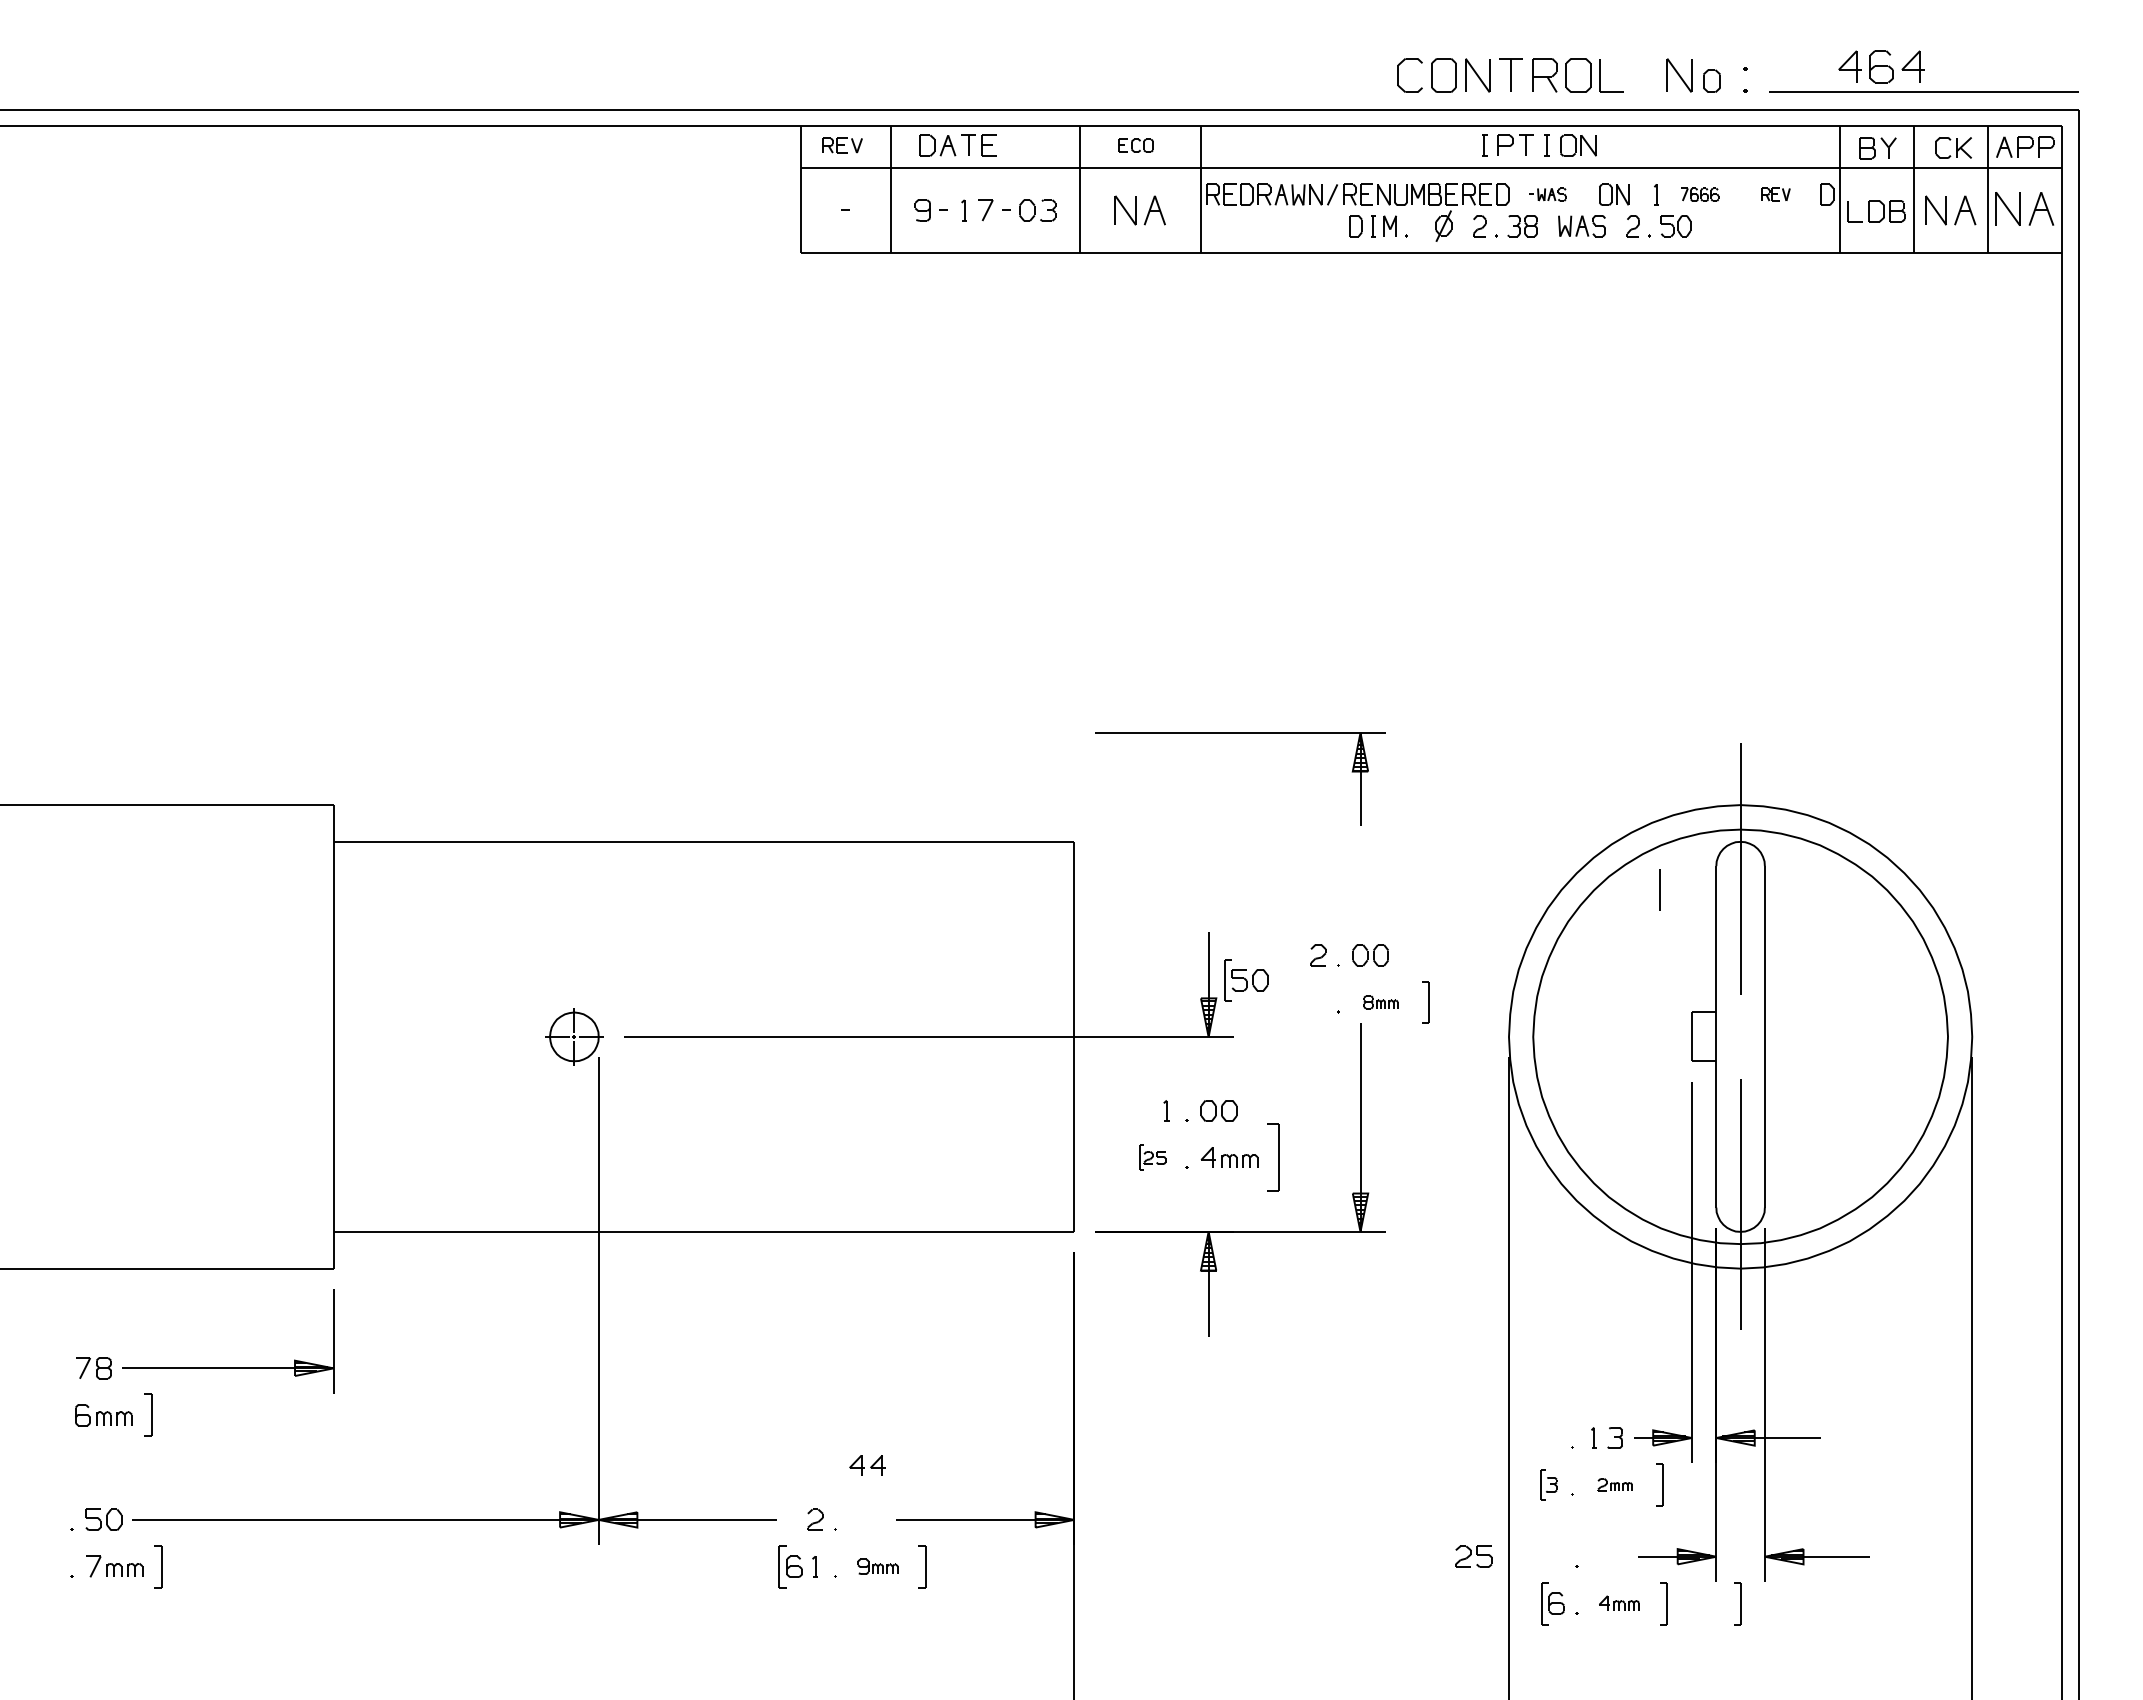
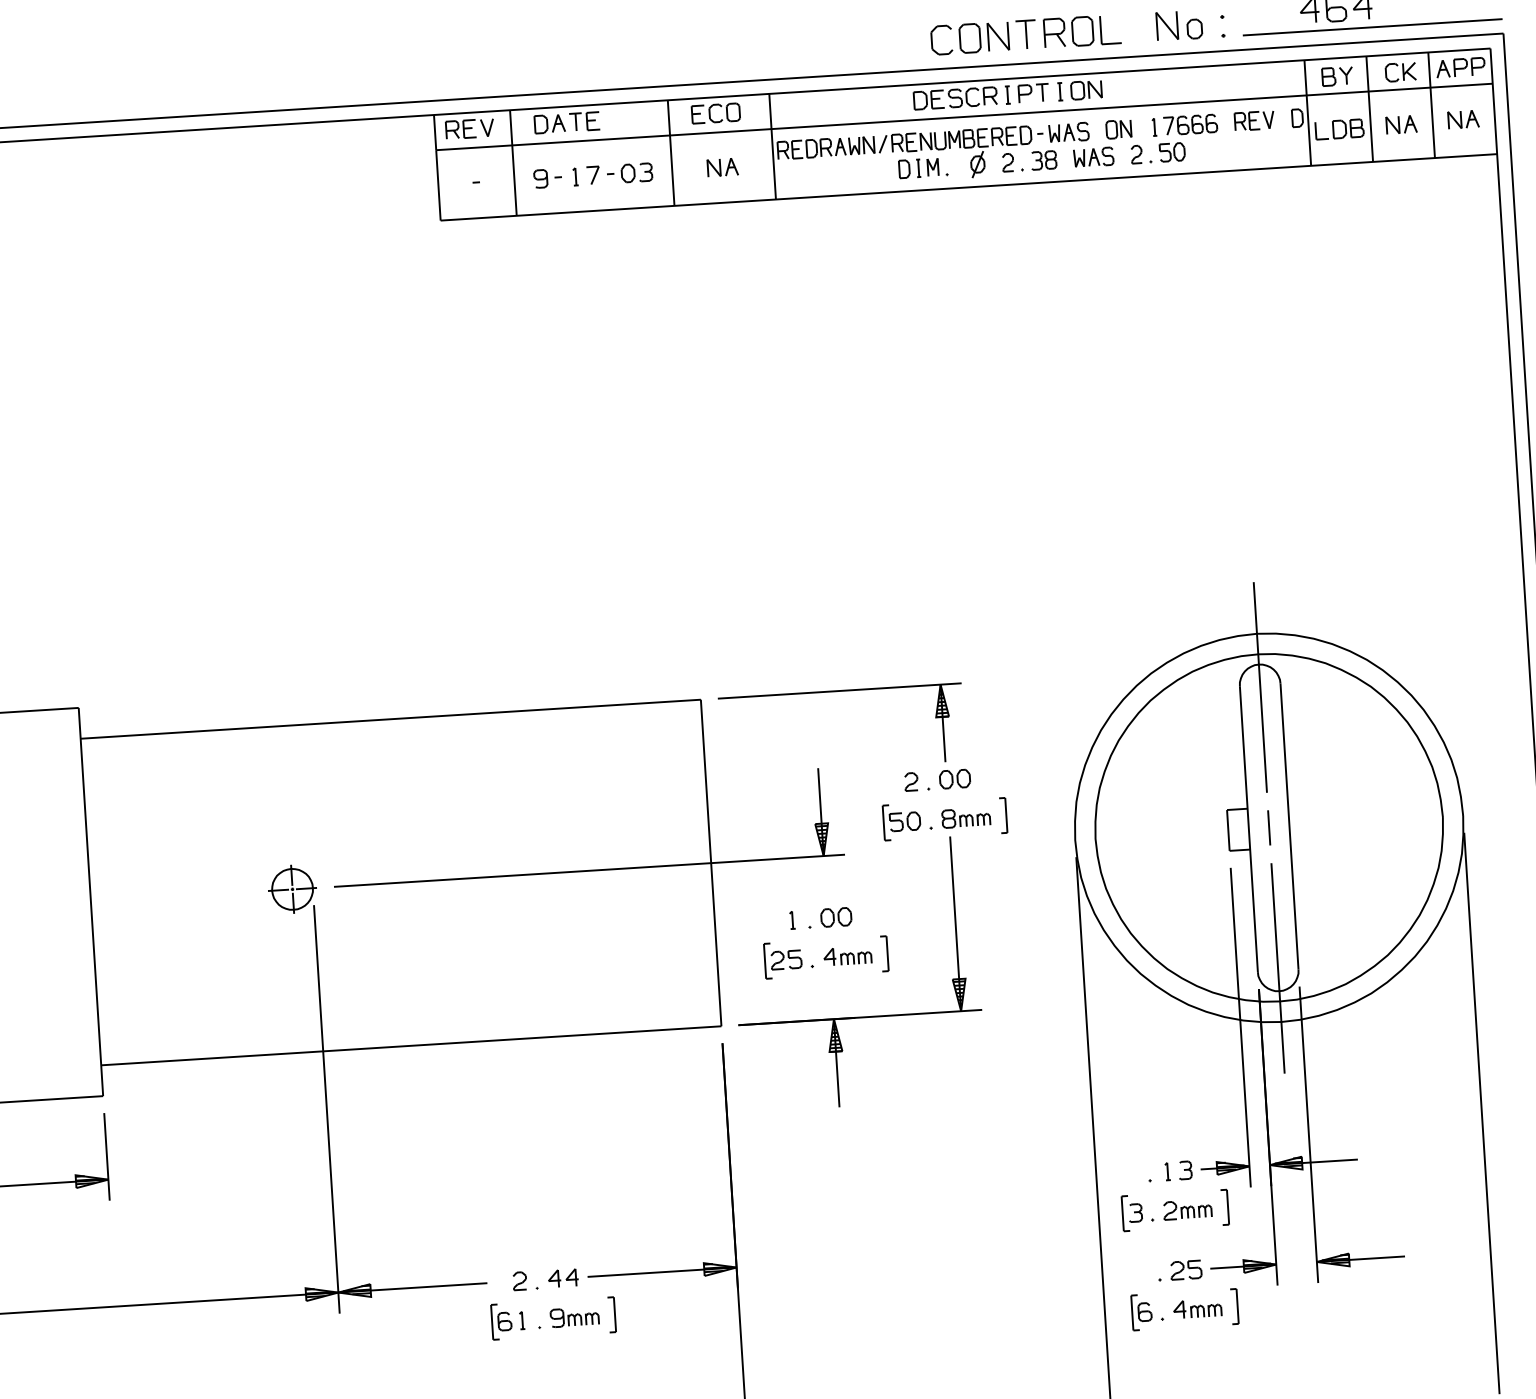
part: (842, 145) -> (470, 128), size x1.43
part: (1135, 145) -> (715, 113), size x1.67
part: (1421, 145) -> (954, 98), added
part: (1547, 194) -> (1063, 132), size x1.67
part: (1699, 194) -> (1190, 124), size x1.67
part: (1775, 194) -> (1254, 120), size x1.67
part: (2024, 208) -> (1463, 119), size x0.62
part: (1139, 210) -> (722, 167), size x0.71
part: (1950, 210) -> (1401, 124), size x0.71
part: (1240, 733) -> (840, 691), moved
line: (1659, 889) -> (1269, 827), moved
part: (1246, 980) -> (902, 822), moved
part: (1380, 1002) -> (965, 818), size x1.67
part: (1152, 1157) -> (783, 959), size x1.67
part: (1273, 1157) -> (884, 953), size x0.62
part: (867, 1465) -> (563, 1278), moved
part: (1548, 1484) -> (1131, 1212), size x1.43
part: (1614, 1484) -> (1187, 1209), size x1.67
part: (1473, 1556) -> (1185, 1270), moved
part: (877, 1566) -> (574, 1316), size x1.43
part: (1619, 1602) -> (1197, 1307), size x1.43
part: (1737, 1603) -> (1296, 1302), removed

